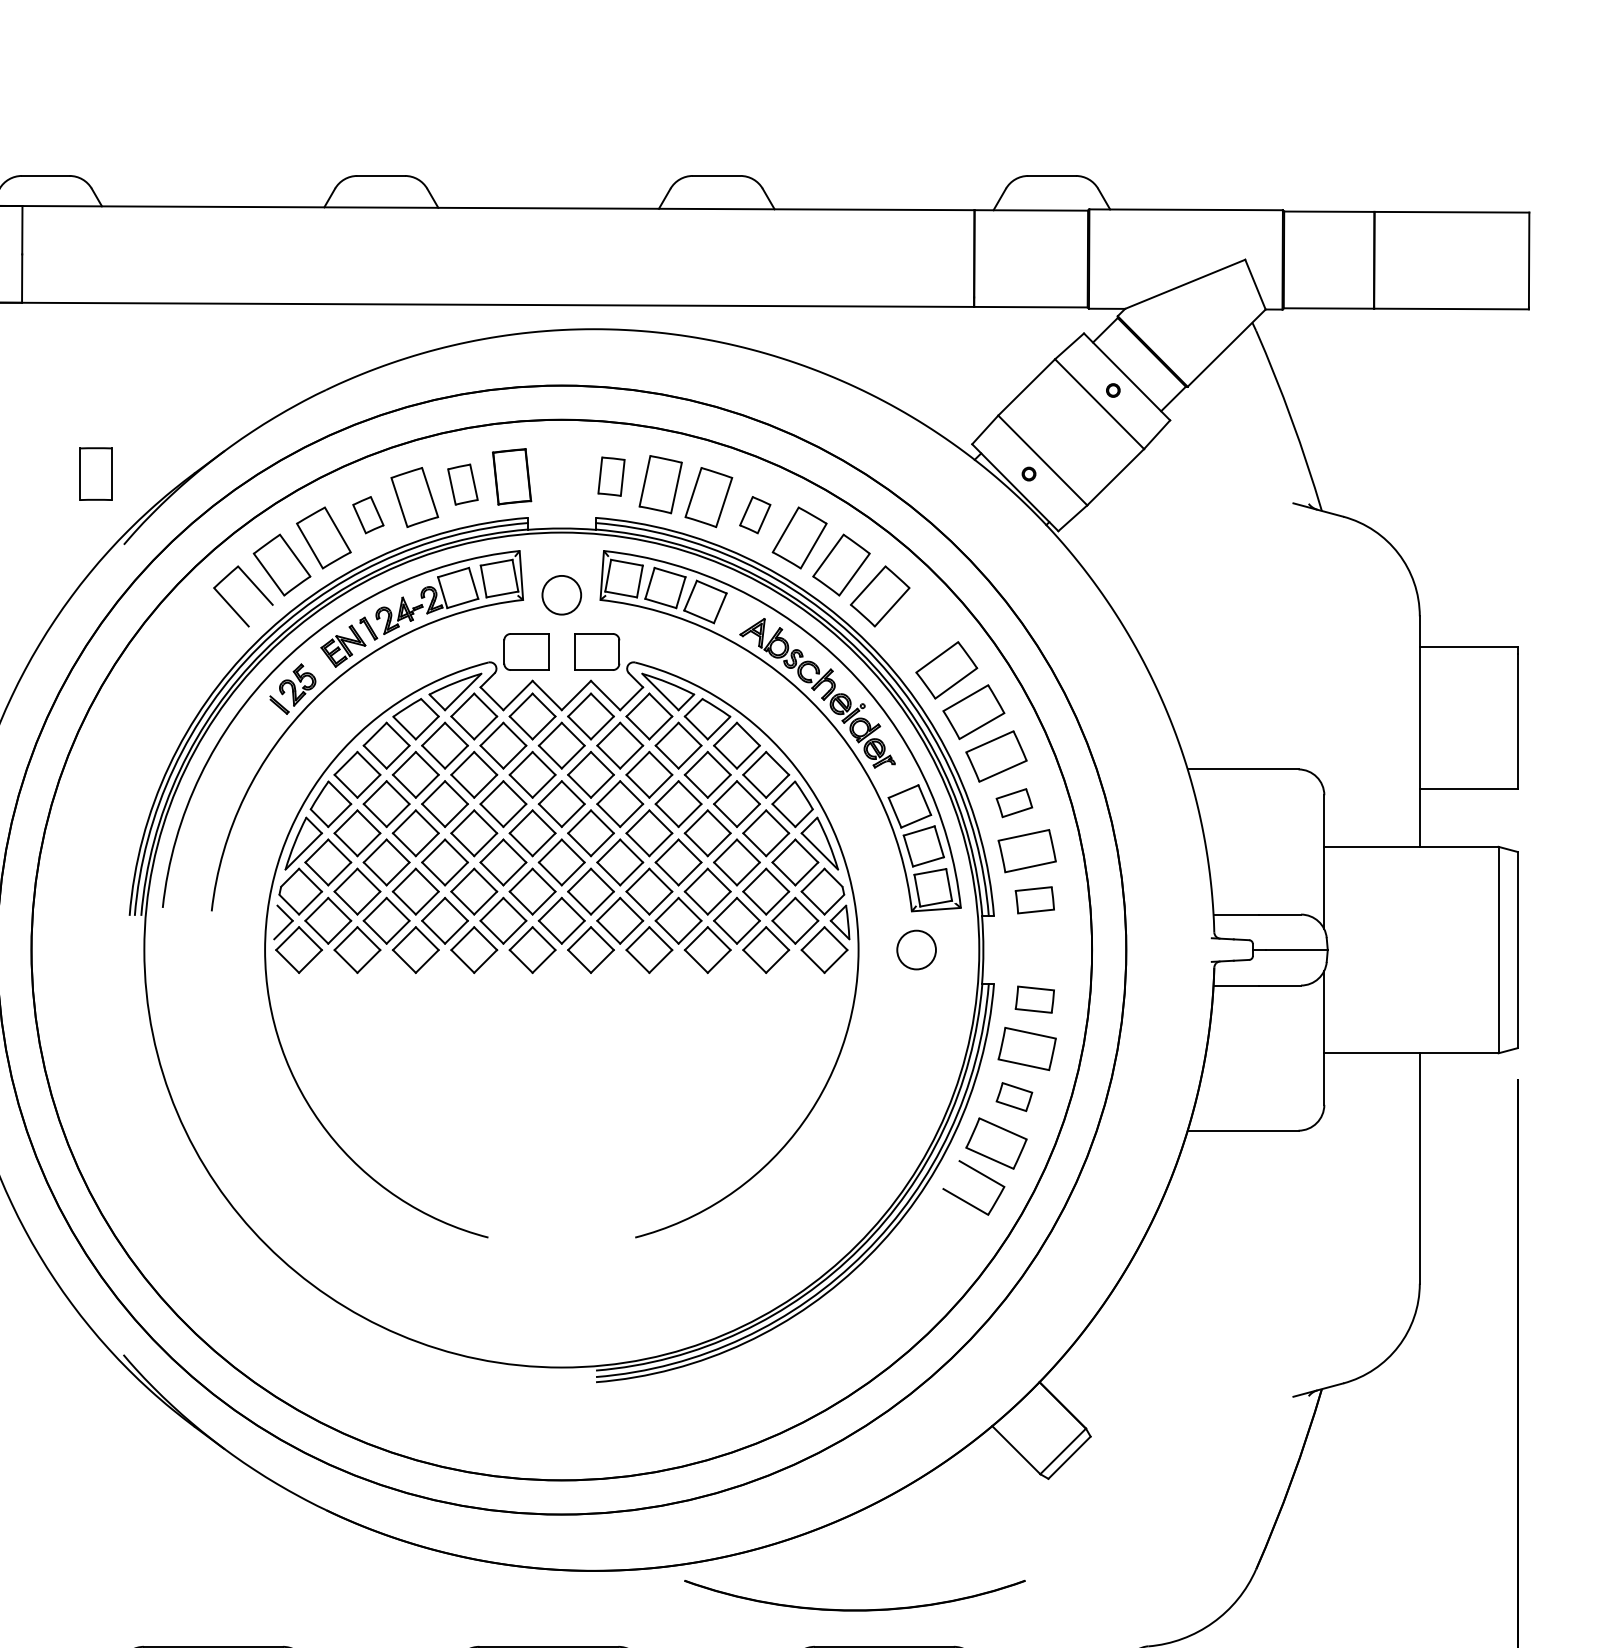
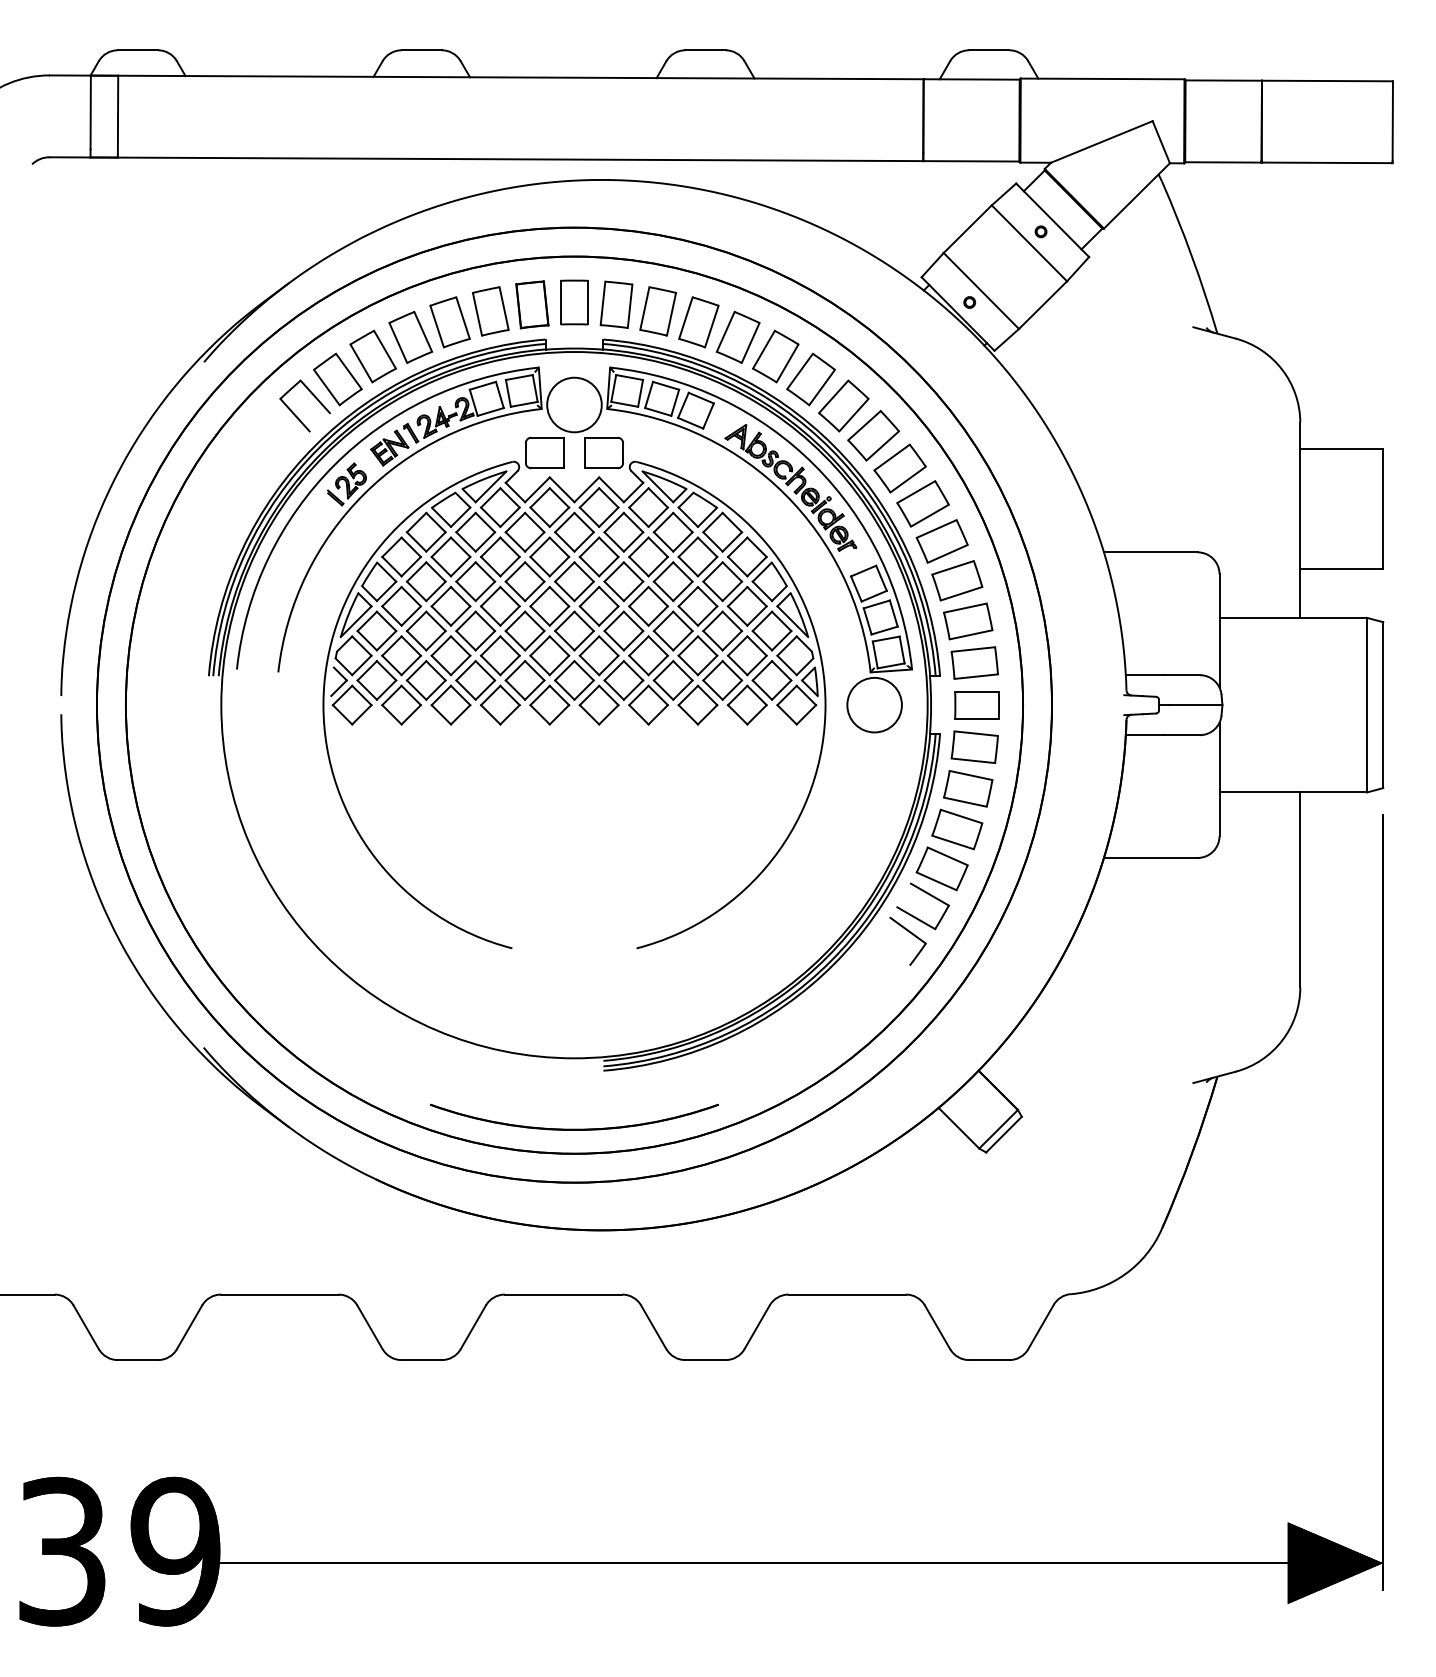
part: (96, 474) -> (574, 302), moved
part: (611, 476) -> (616, 304), size x1.43
part: (462, 484) -> (490, 311), size x1.43
part: (367, 514) -> (410, 336), size x1.67
part: (754, 514) -> (737, 336), size x1.67
circle: (561, 594) -> (574, 404), size x1.67
part: (915, 631) -> (873, 435), added
part: (1014, 802) -> (957, 580), size x1.67
part: (1034, 899) -> (974, 662), size x1.43
circle: (916, 949) -> (874, 704), size x1.67
part: (1037, 950) -> (976, 705), added
part: (1034, 998) -> (974, 746), size x1.43
part: (1014, 1097) -> (957, 829), size x1.67
part: (961, 1222) -> (912, 935), added
part: (854, 1608) -> (574, 1128), moved

